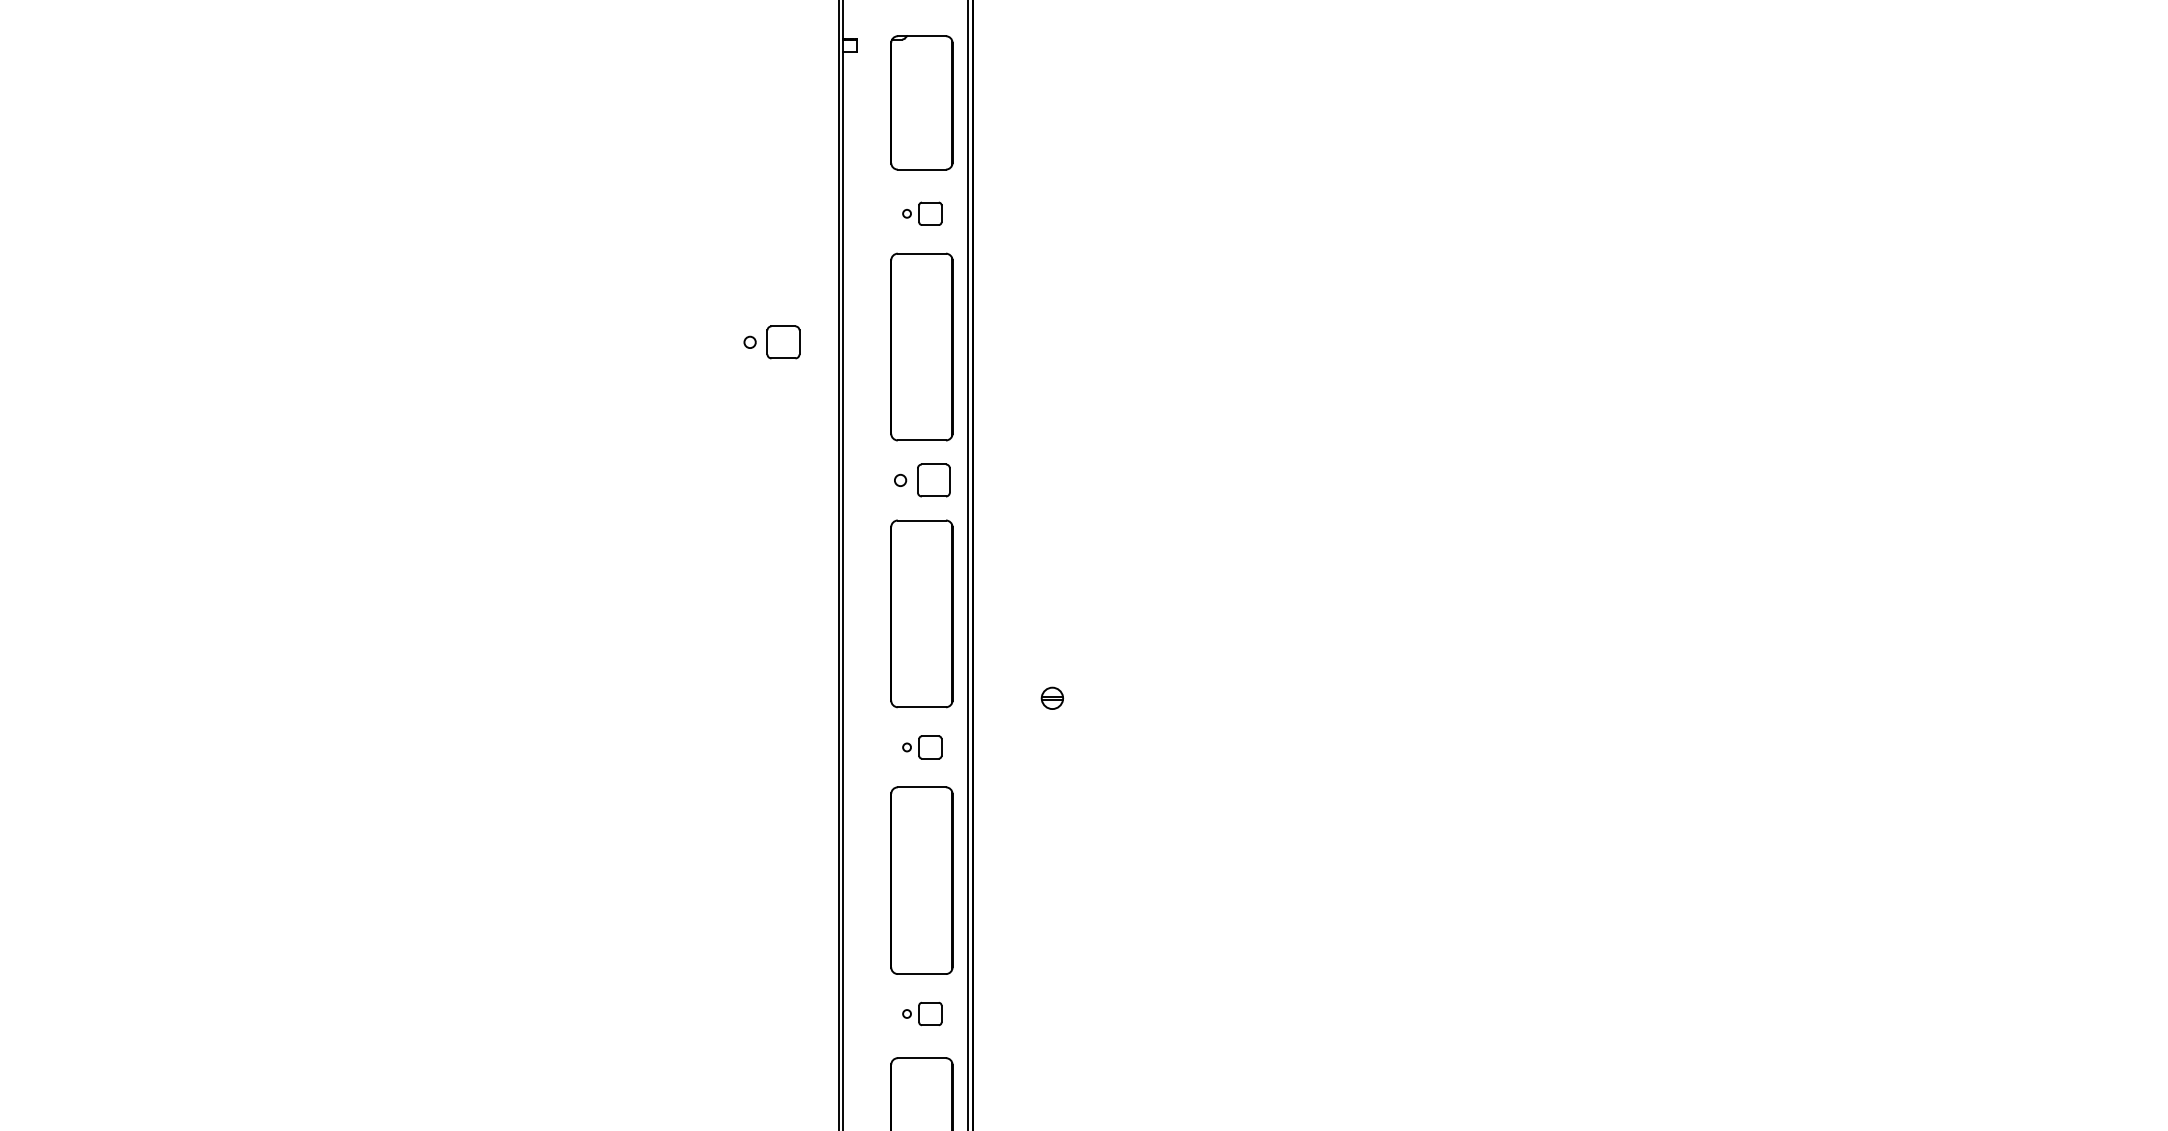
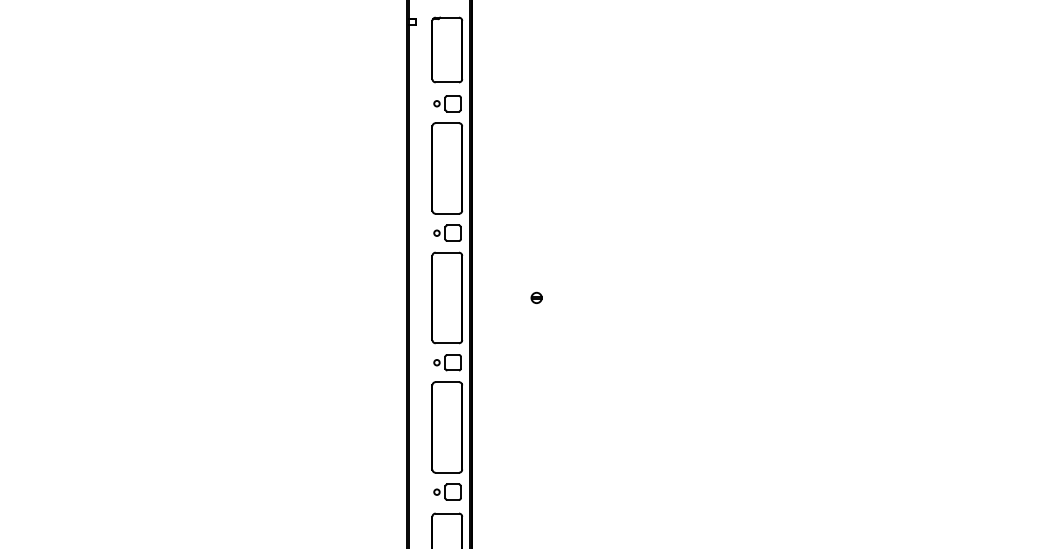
part: (922, 213) -> (447, 103), size x1.43
part: (771, 340) -> (374, 165), removed
part: (1052, 697) -> (536, 297), moved
part: (922, 746) -> (447, 362), size x1.43
part: (922, 1012) -> (447, 491), size x1.43

